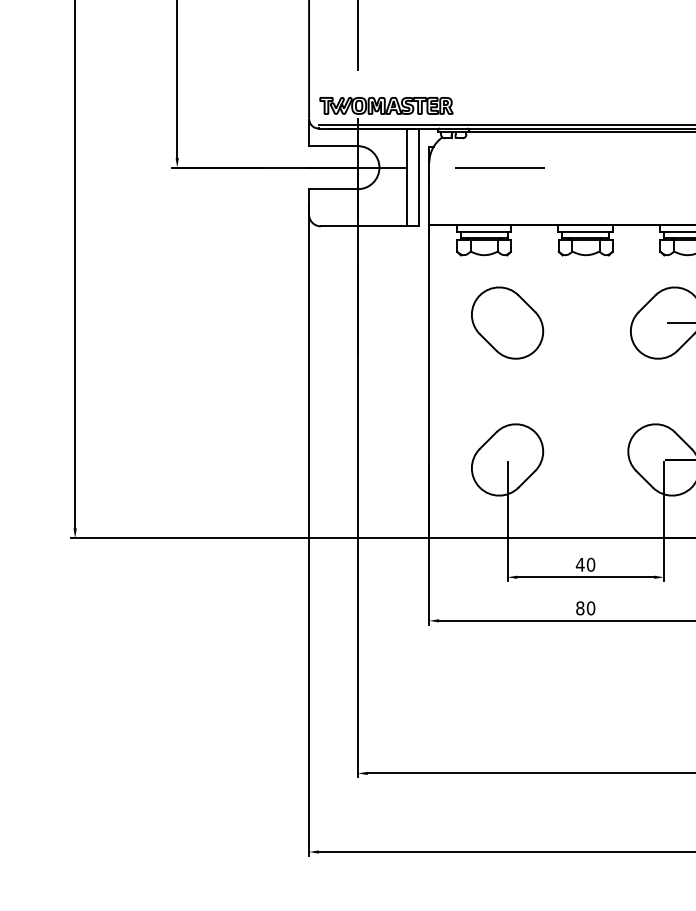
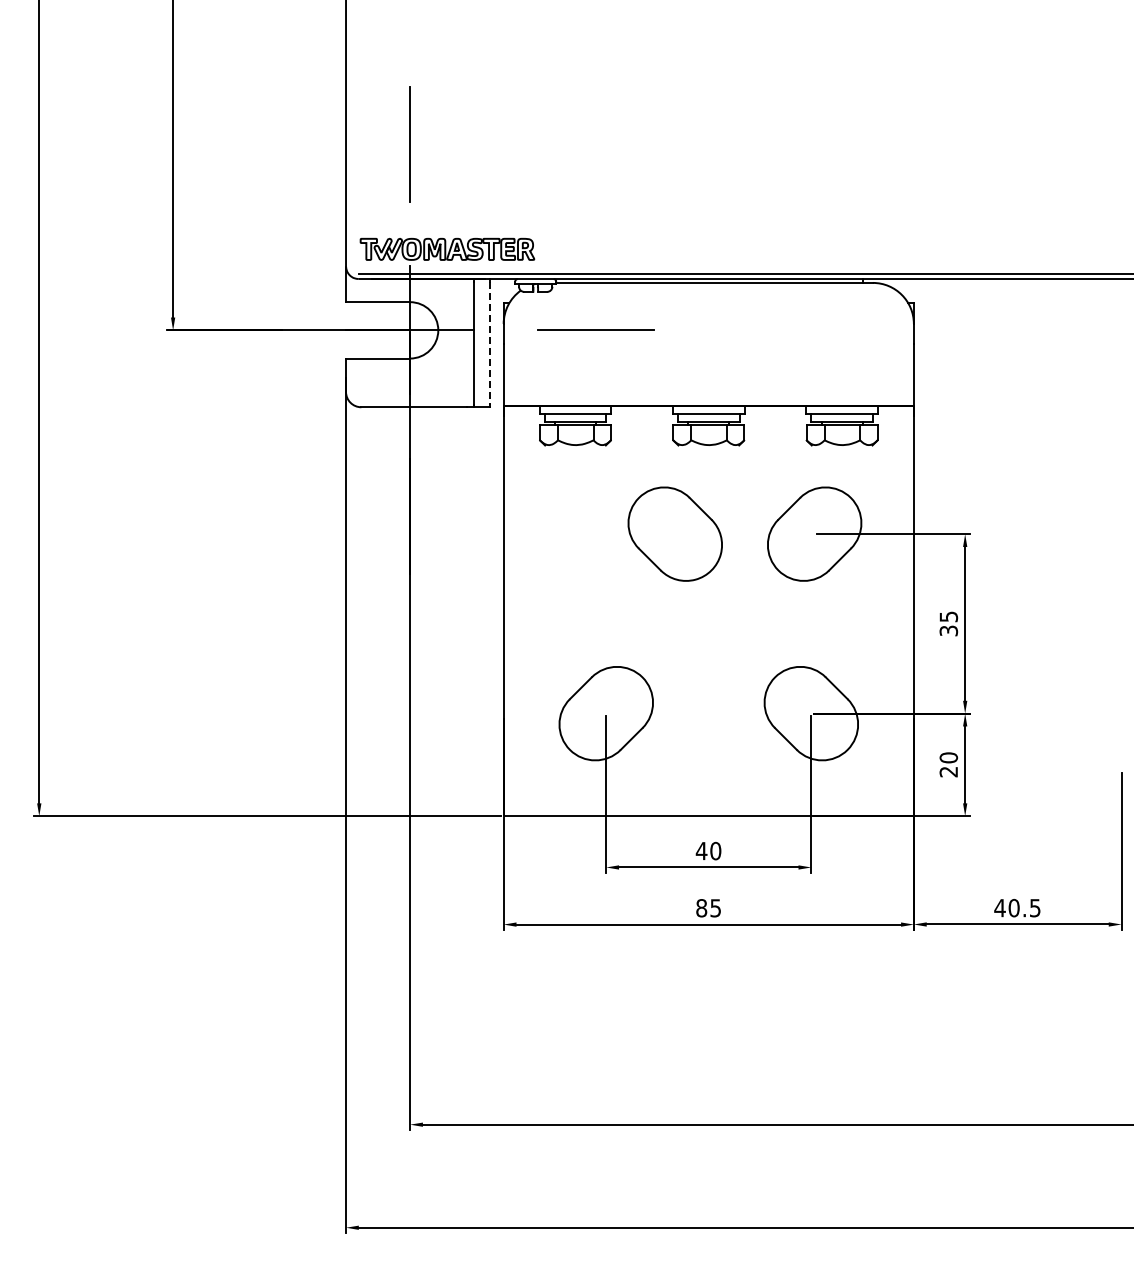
line: (418, 177) -> (489, 343), solid -> dashed
part: (506, 322) -> (674, 533), moved
text: (590, 608) -> (715, 908), 80 -> 85

